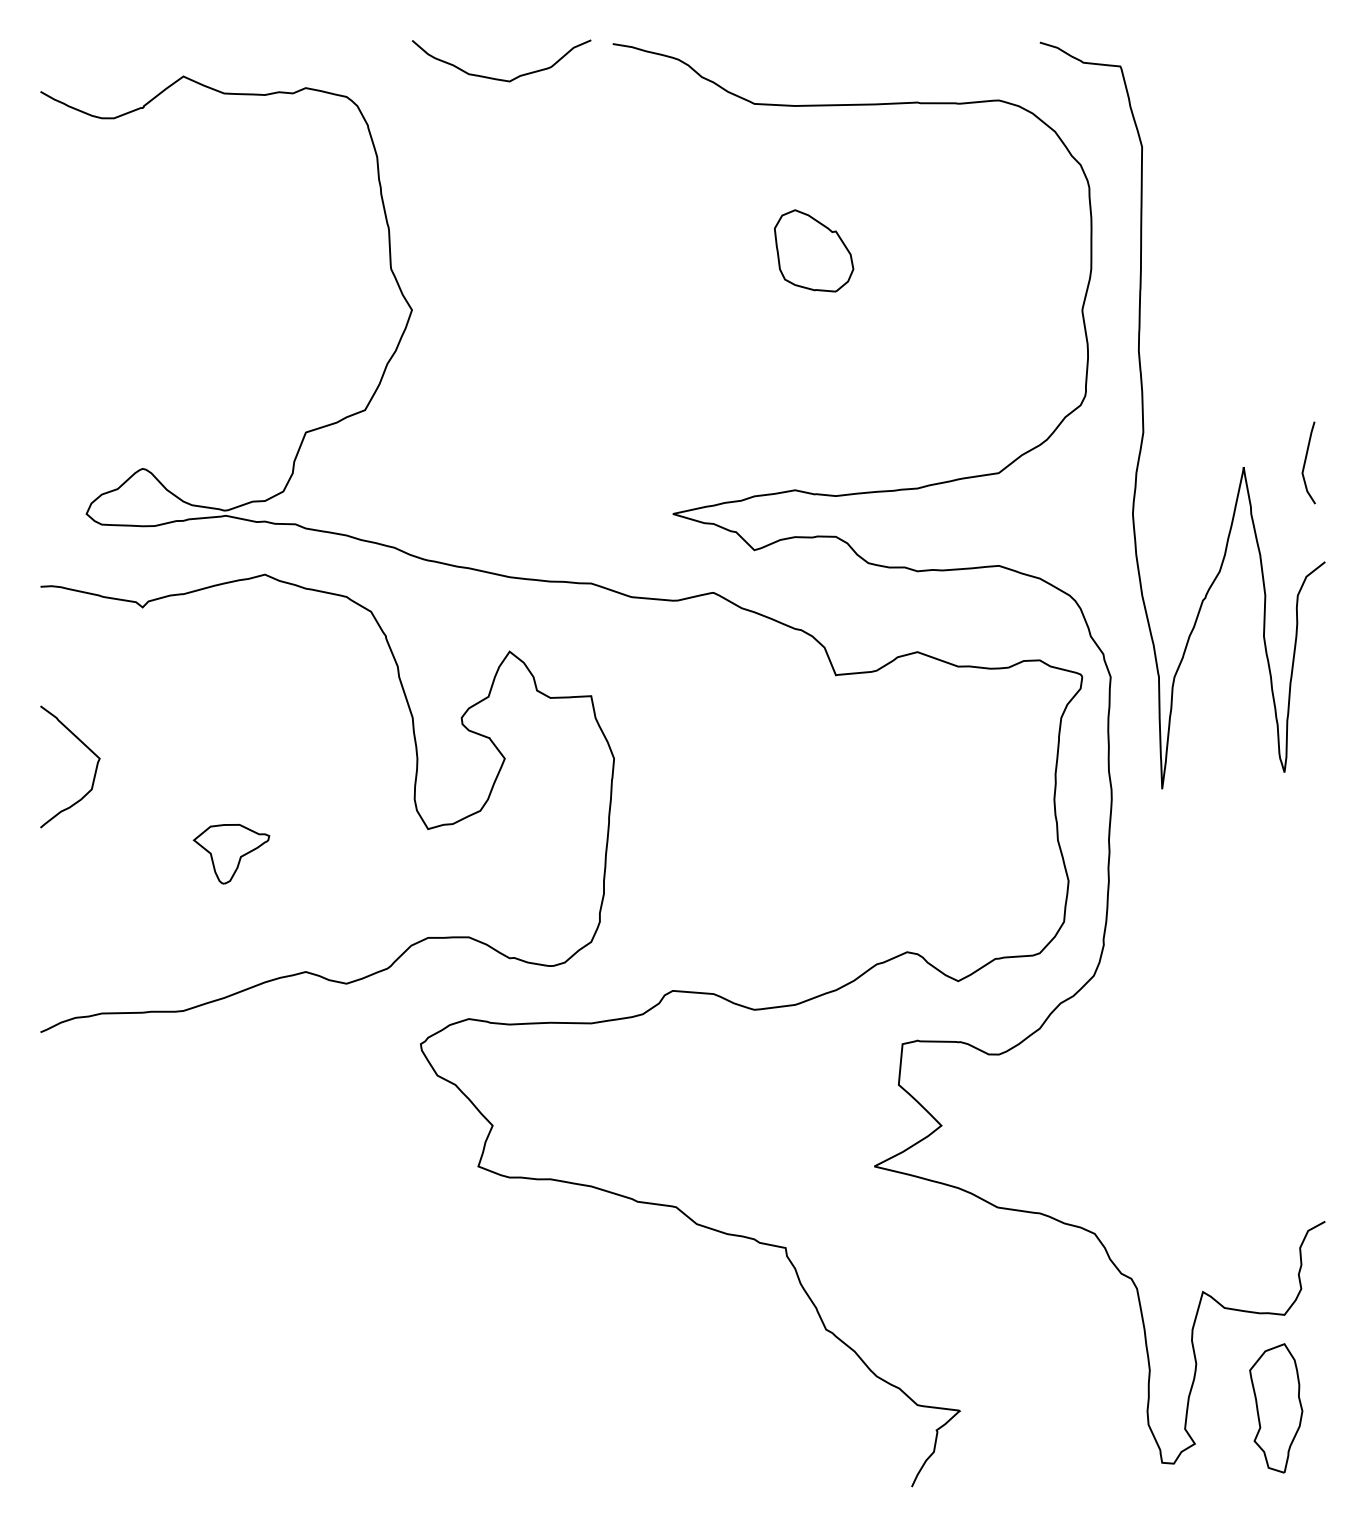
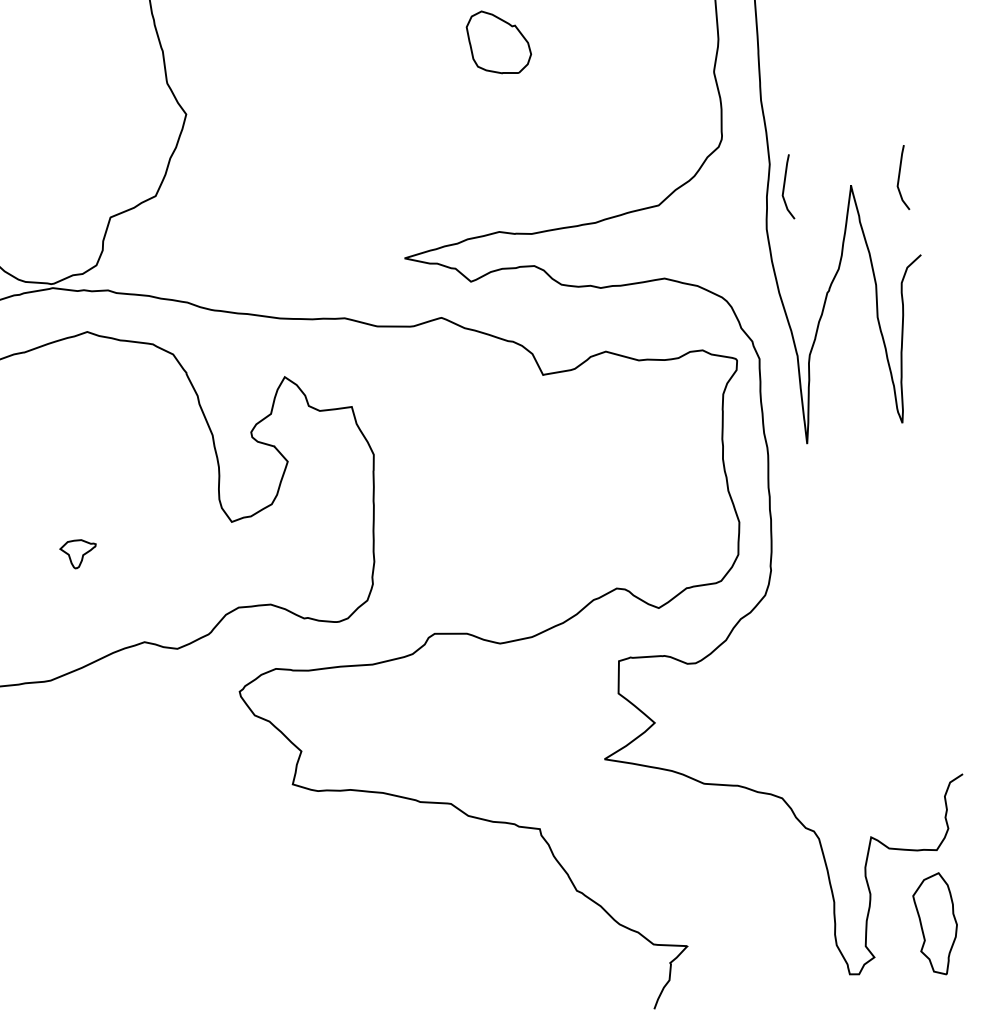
curve: (1160, 460) -> (785, 185), added
part: (231, 854) -> (78, 554), size x0.6

